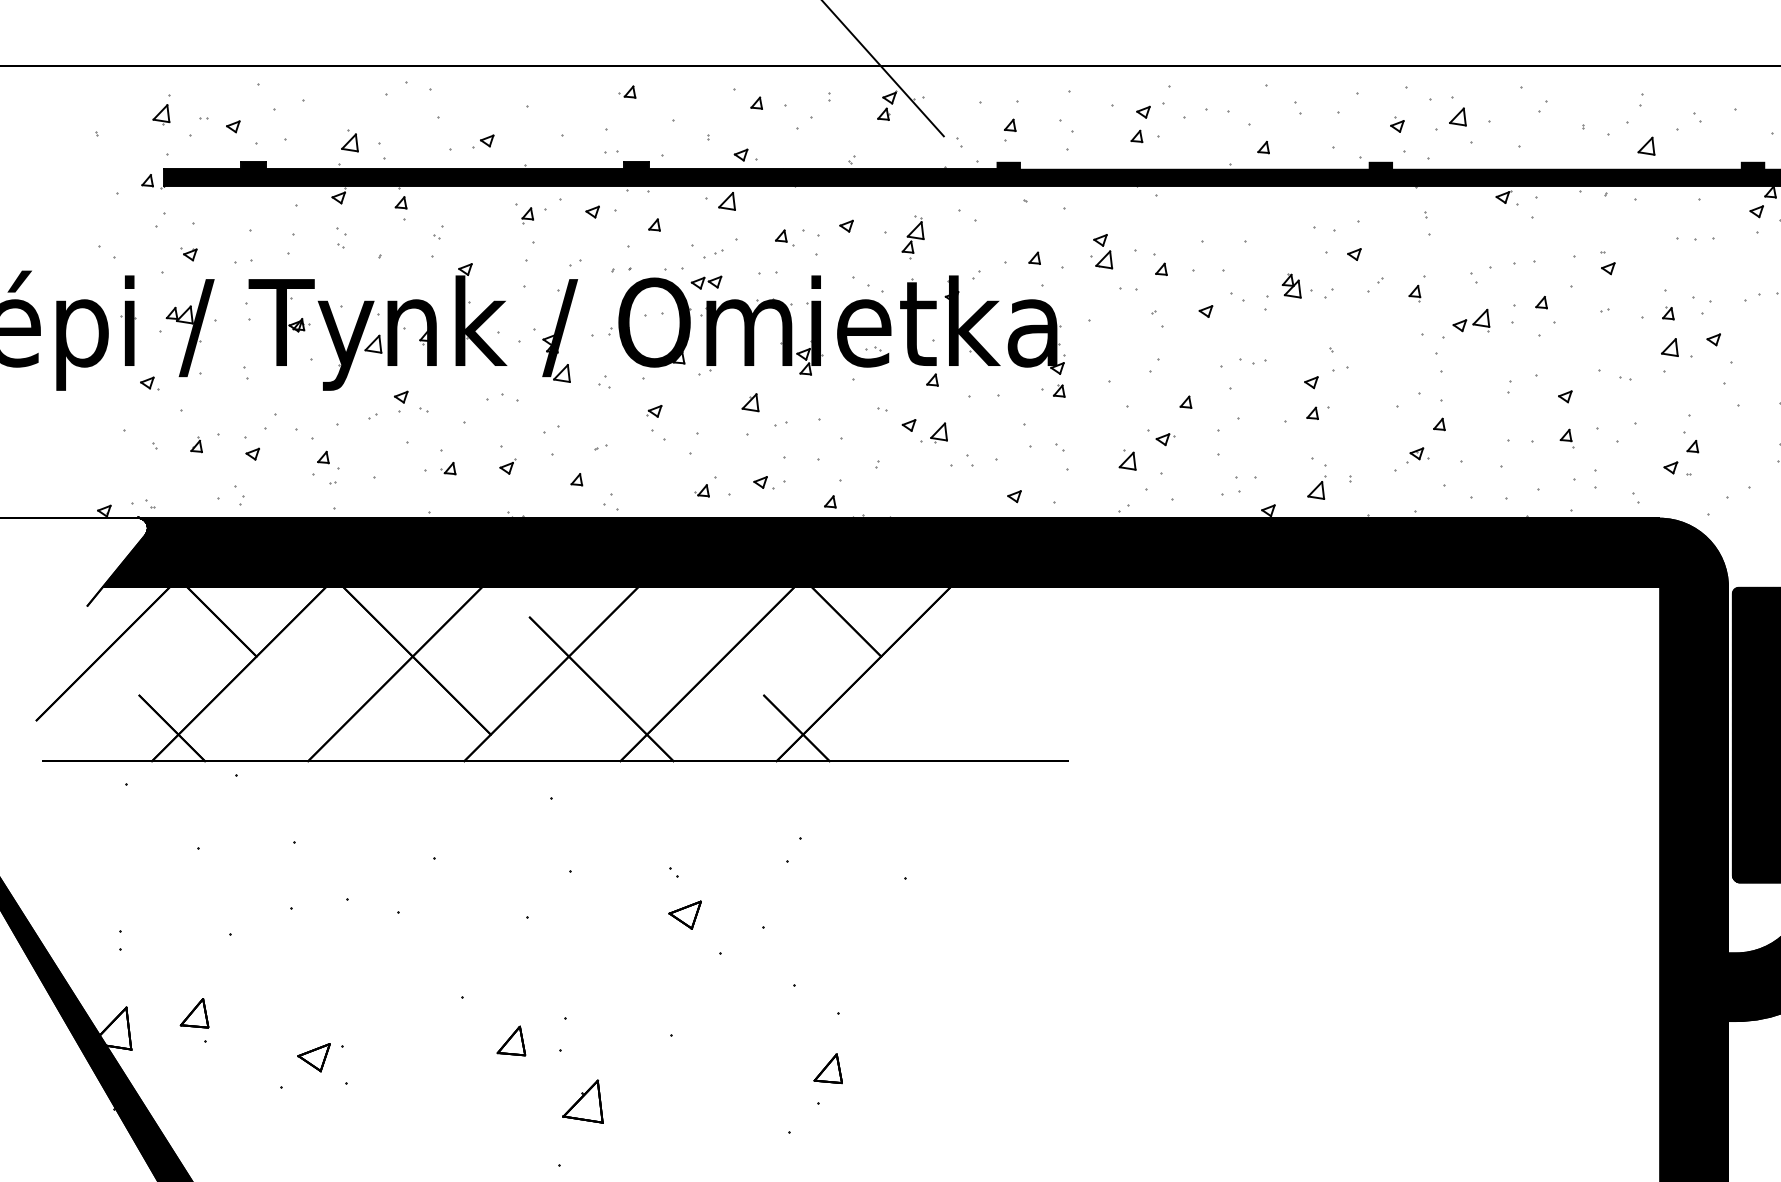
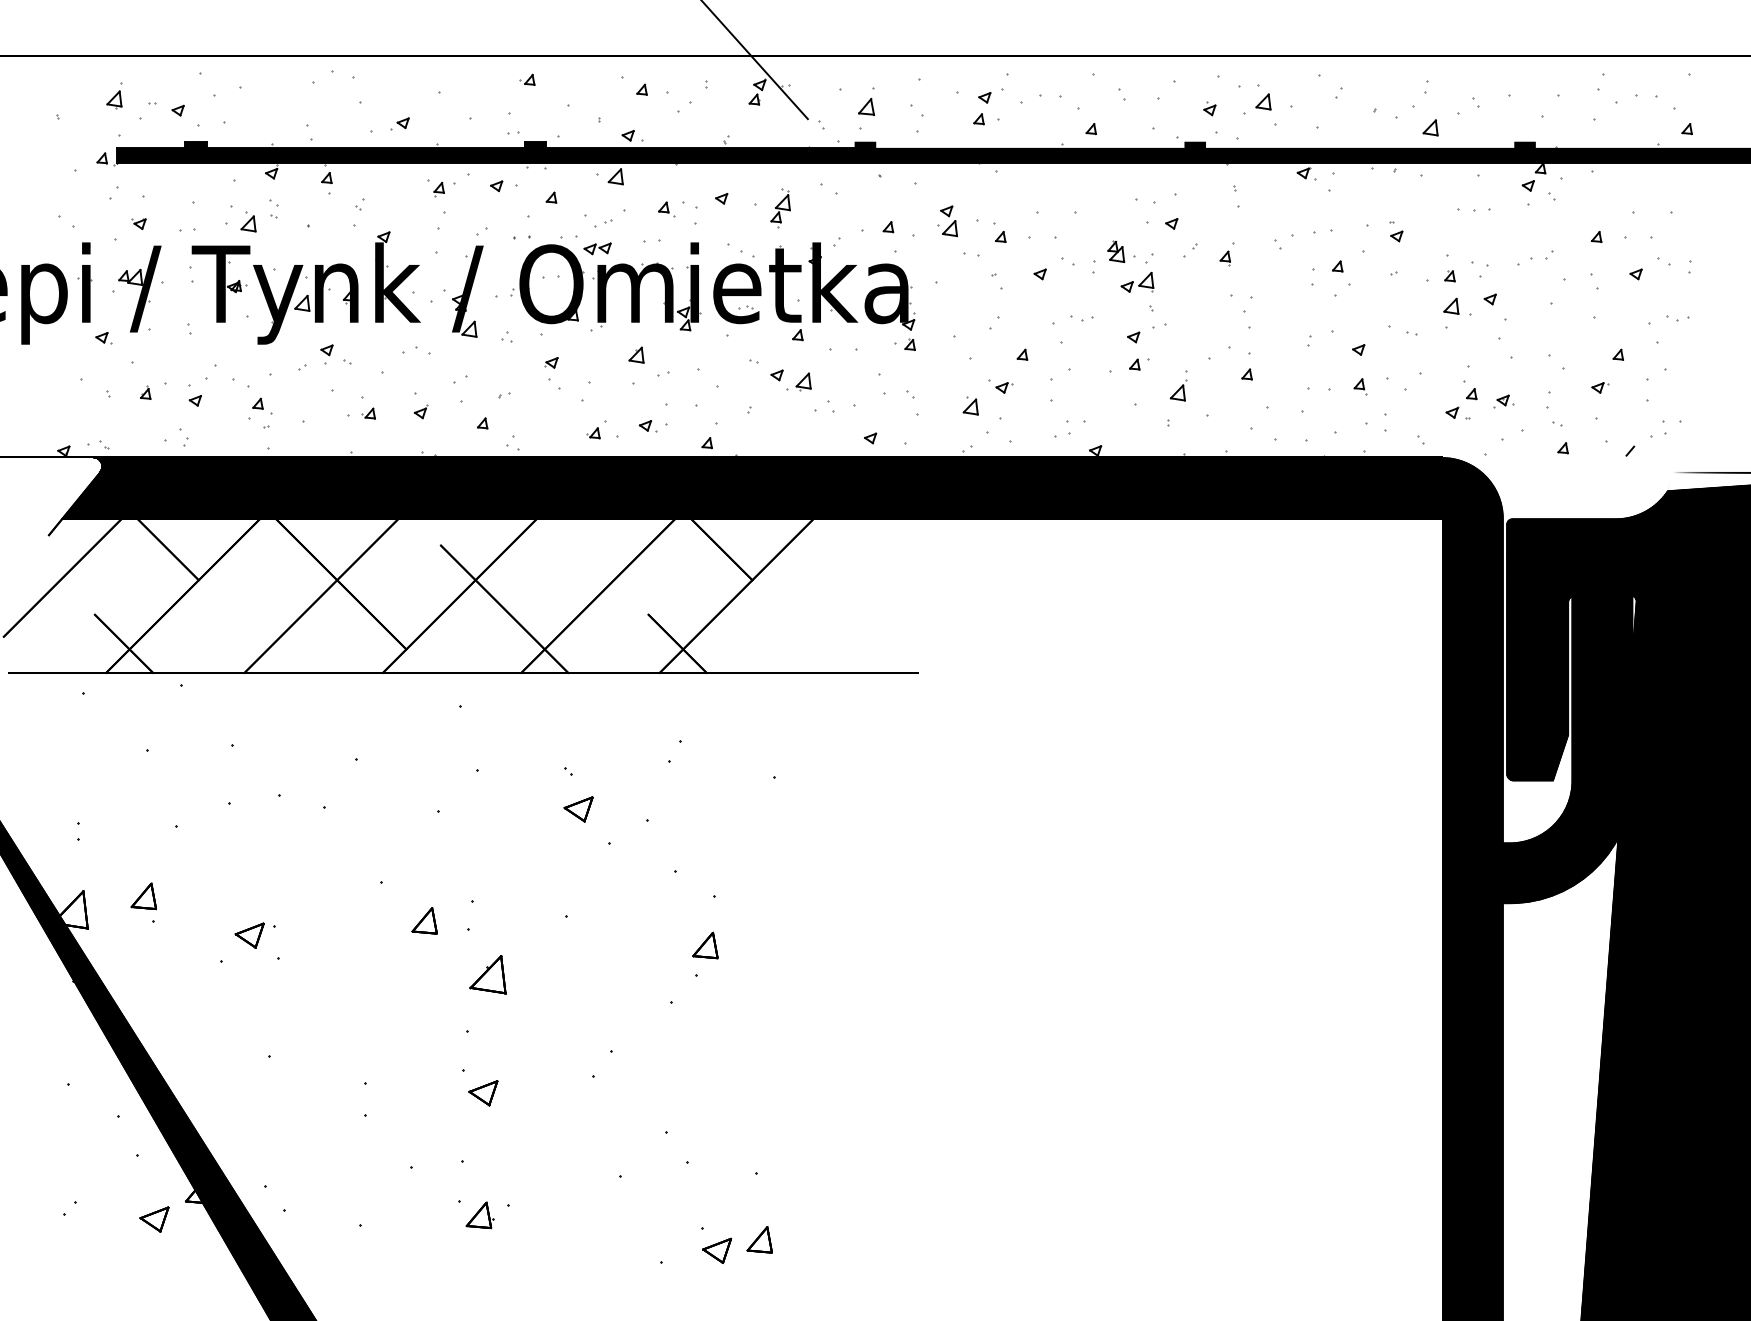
part: (1009, 129) -> (866, 113), size x1.6
part: (349, 140) -> (248, 221), moved
part: (1471, 319) -> (1137, 281), moved
part: (1417, 454) -> (1503, 401), moved
part: (1316, 482) -> (1178, 385), moved

